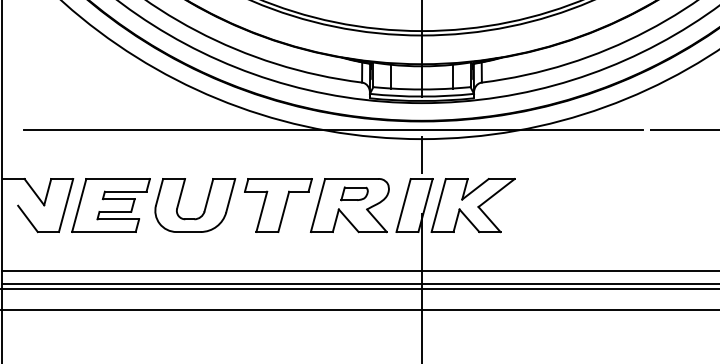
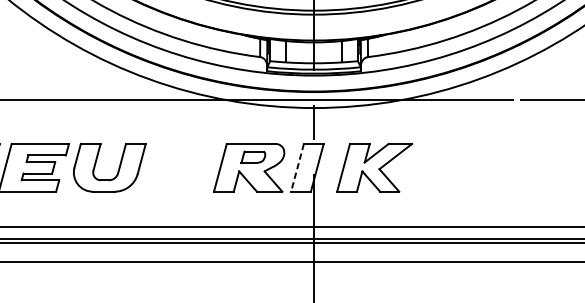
part: (278, 205) -> (184, 167), removed
part: (472, 205) -> (374, 167), moved
line: (403, 206) -> (297, 168), solid -> dashed

